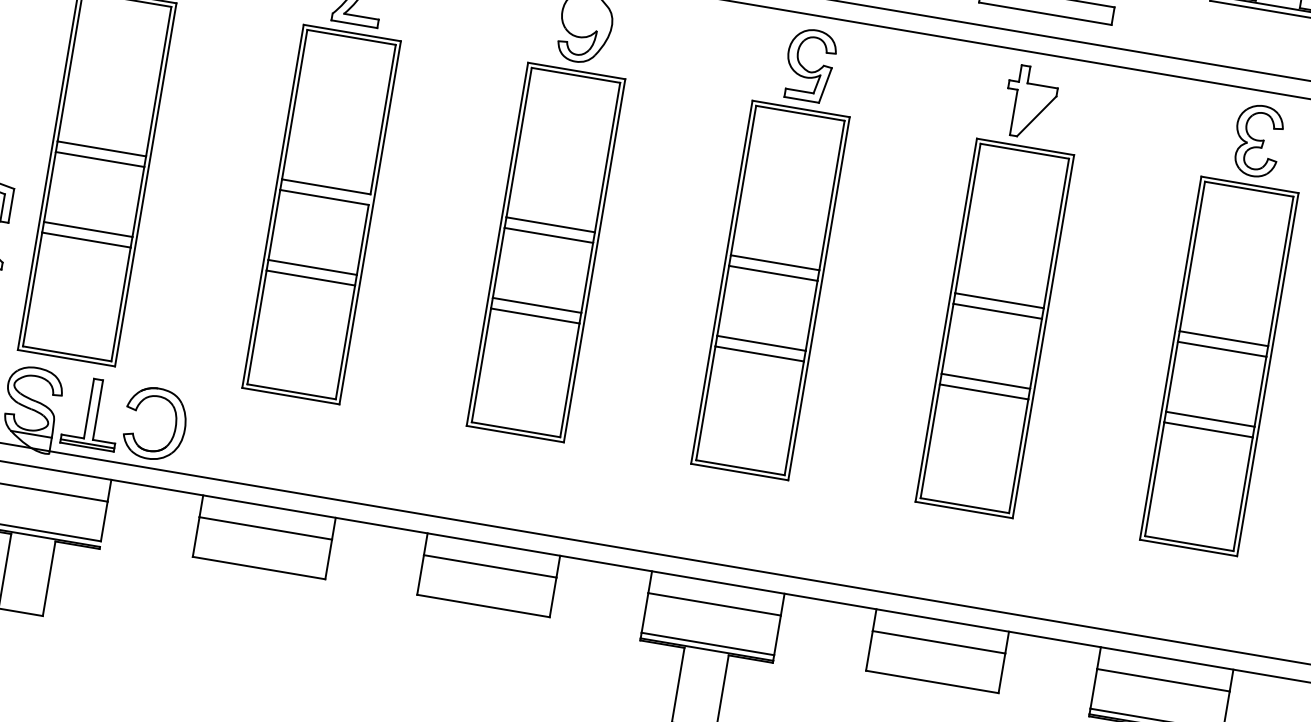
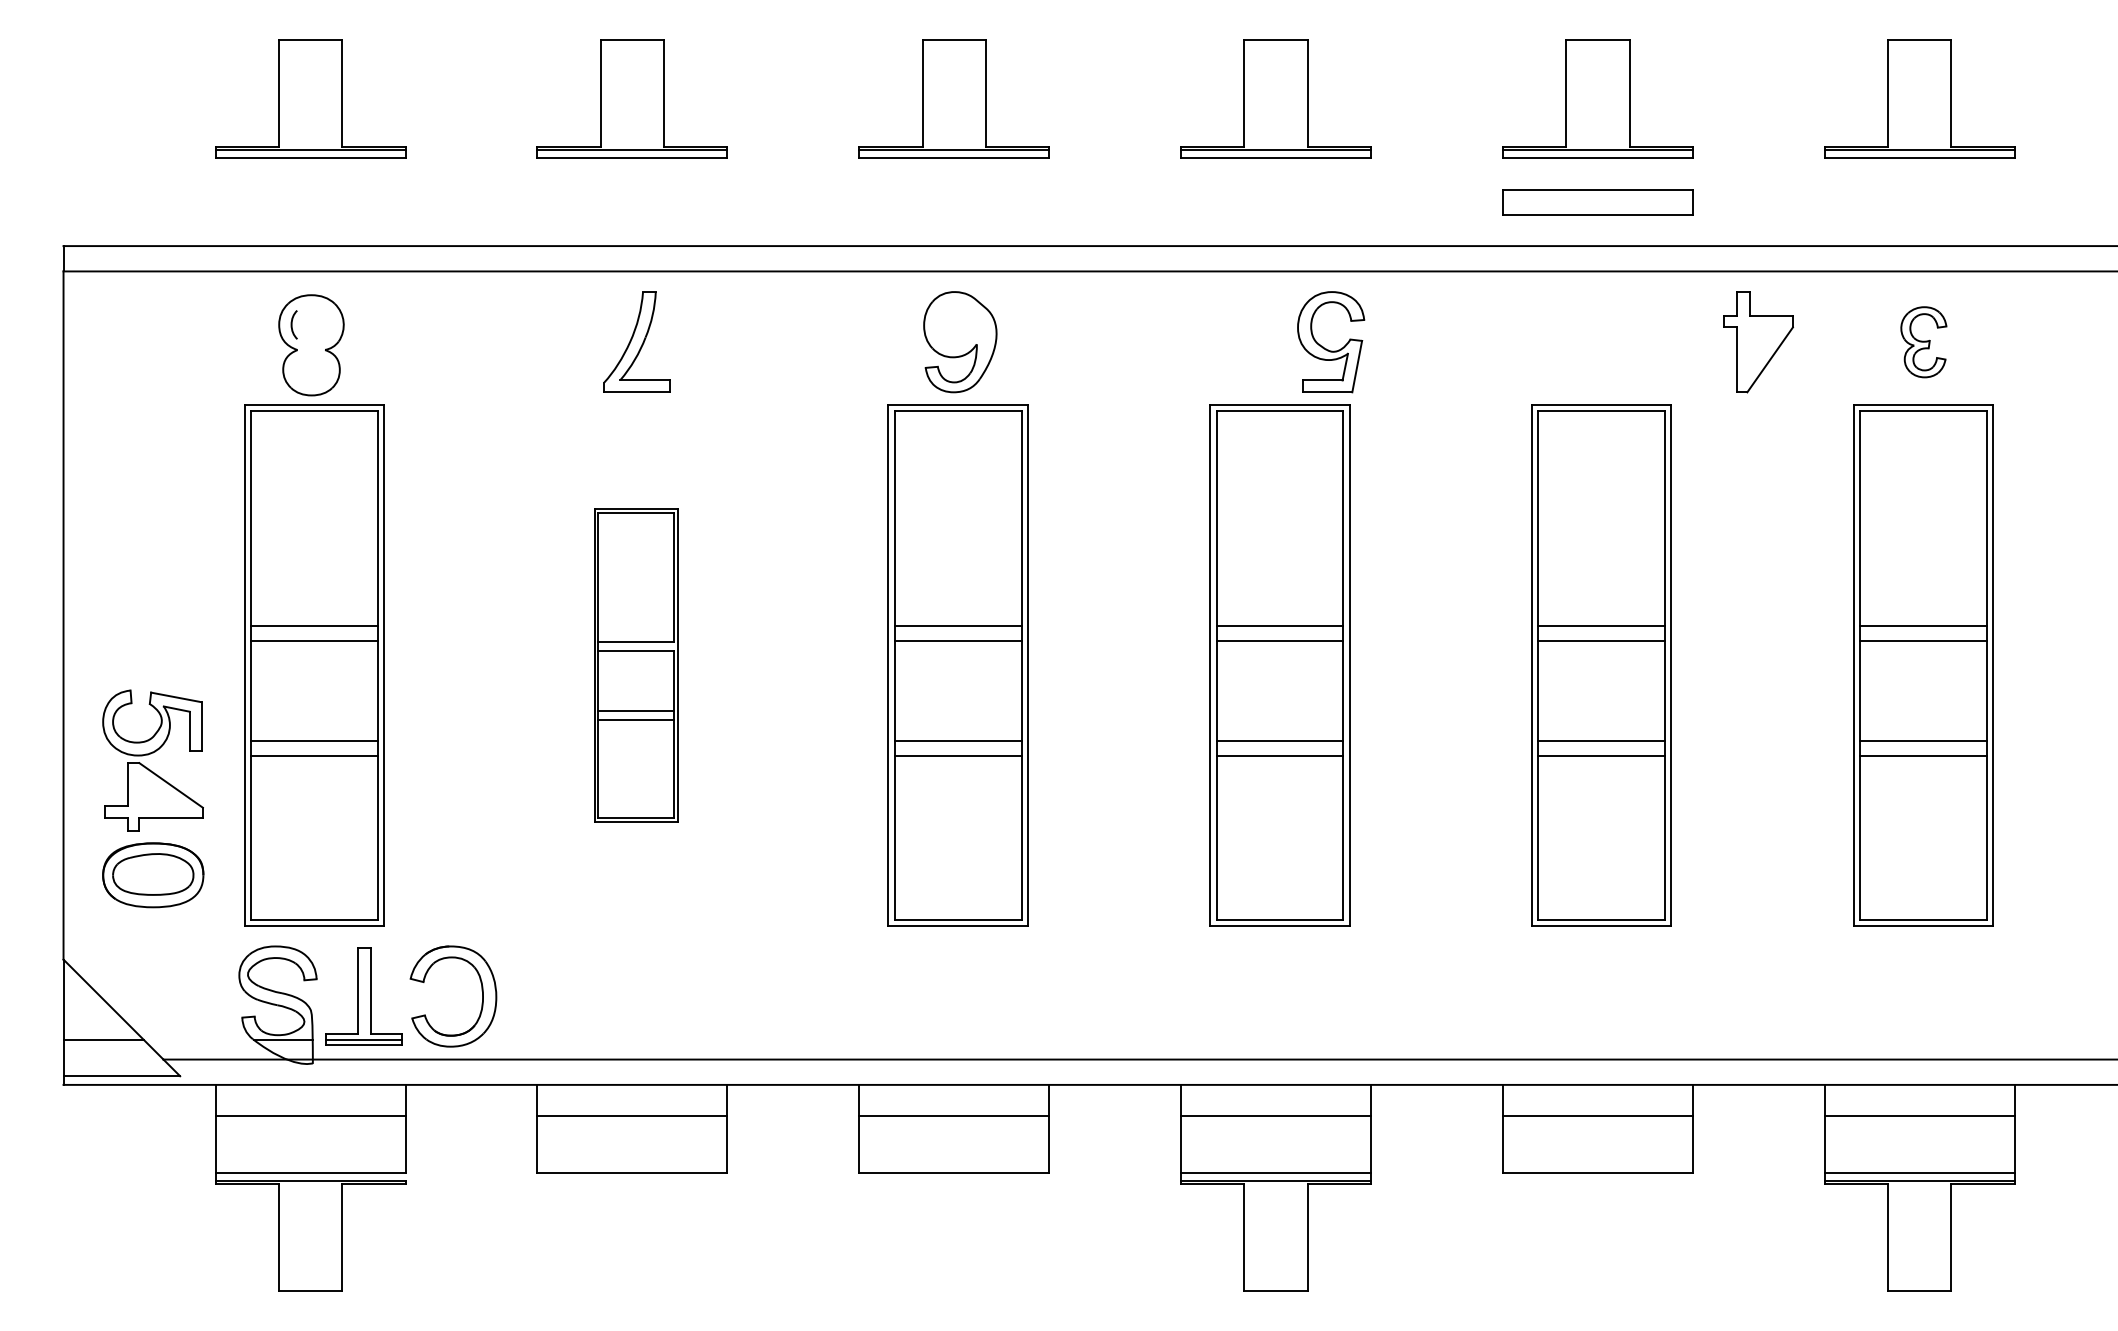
part: (807, 70) -> (1328, 349), moved
part: (1030, 102) -> (1758, 342), moved
part: (1257, 141) -> (1923, 342), size x0.7
part: (321, 214) -> (636, 665), size x0.6

